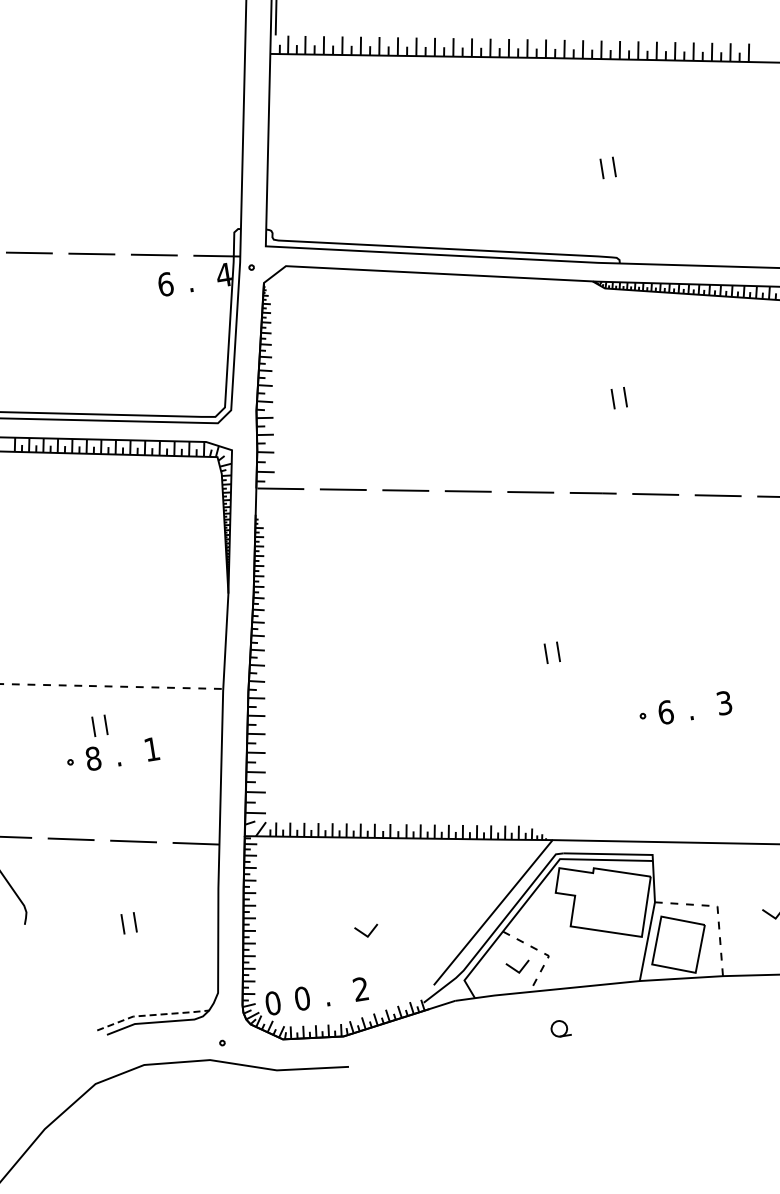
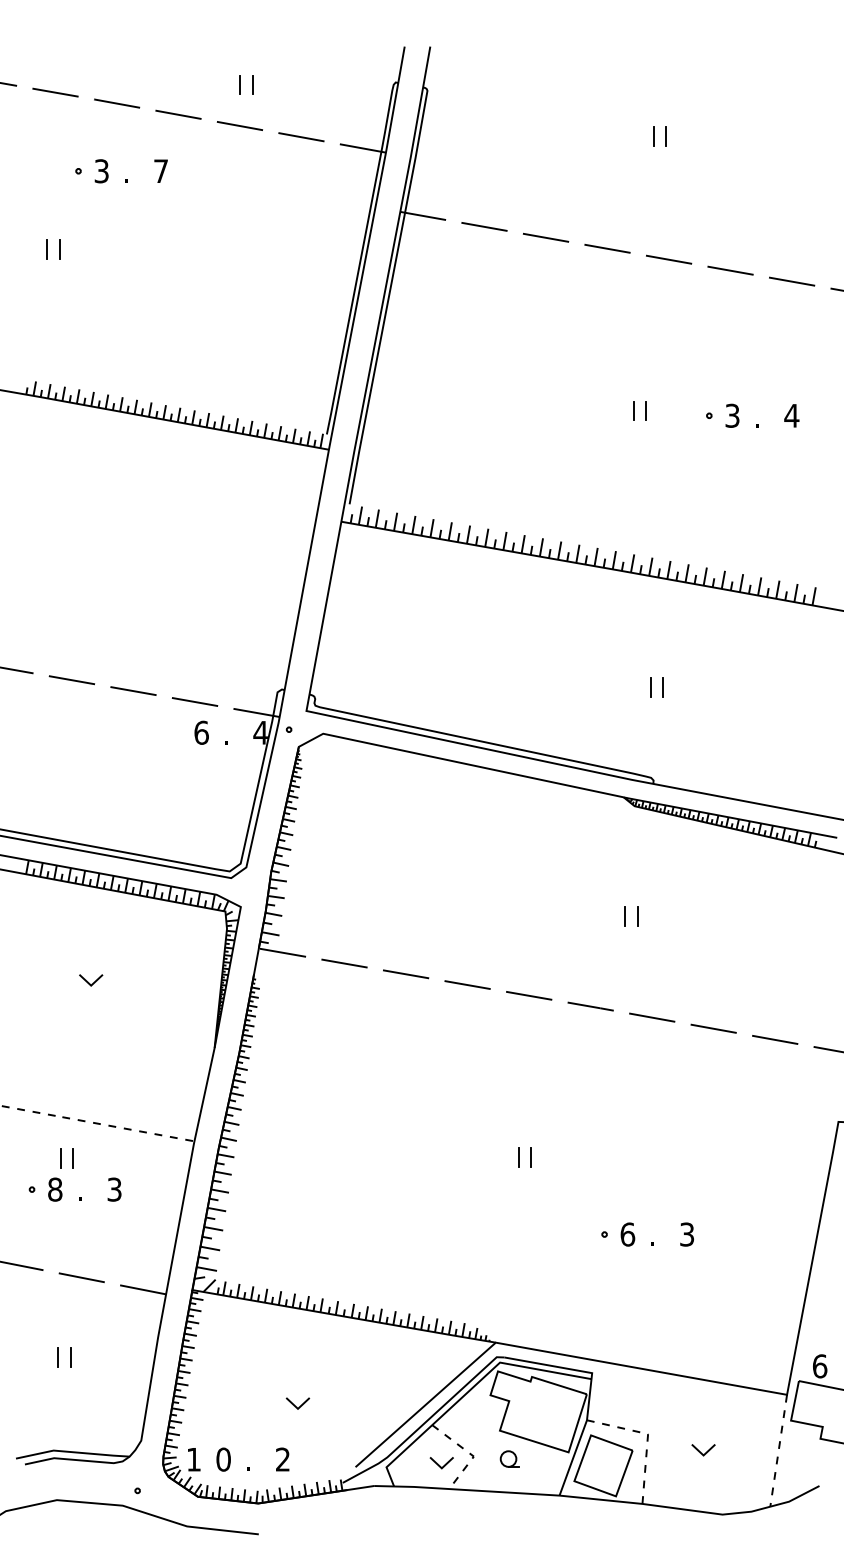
line: (94, 548) -> (89, 982), added
text: (151, 749) -> (114, 1189), 1 -> 3
text: (272, 1003) -> (193, 1459), 0 -> 1
line: (152, 1015) -> (72, 1452), dashed -> solid
part: (560, 1028) -> (509, 1458), moved

